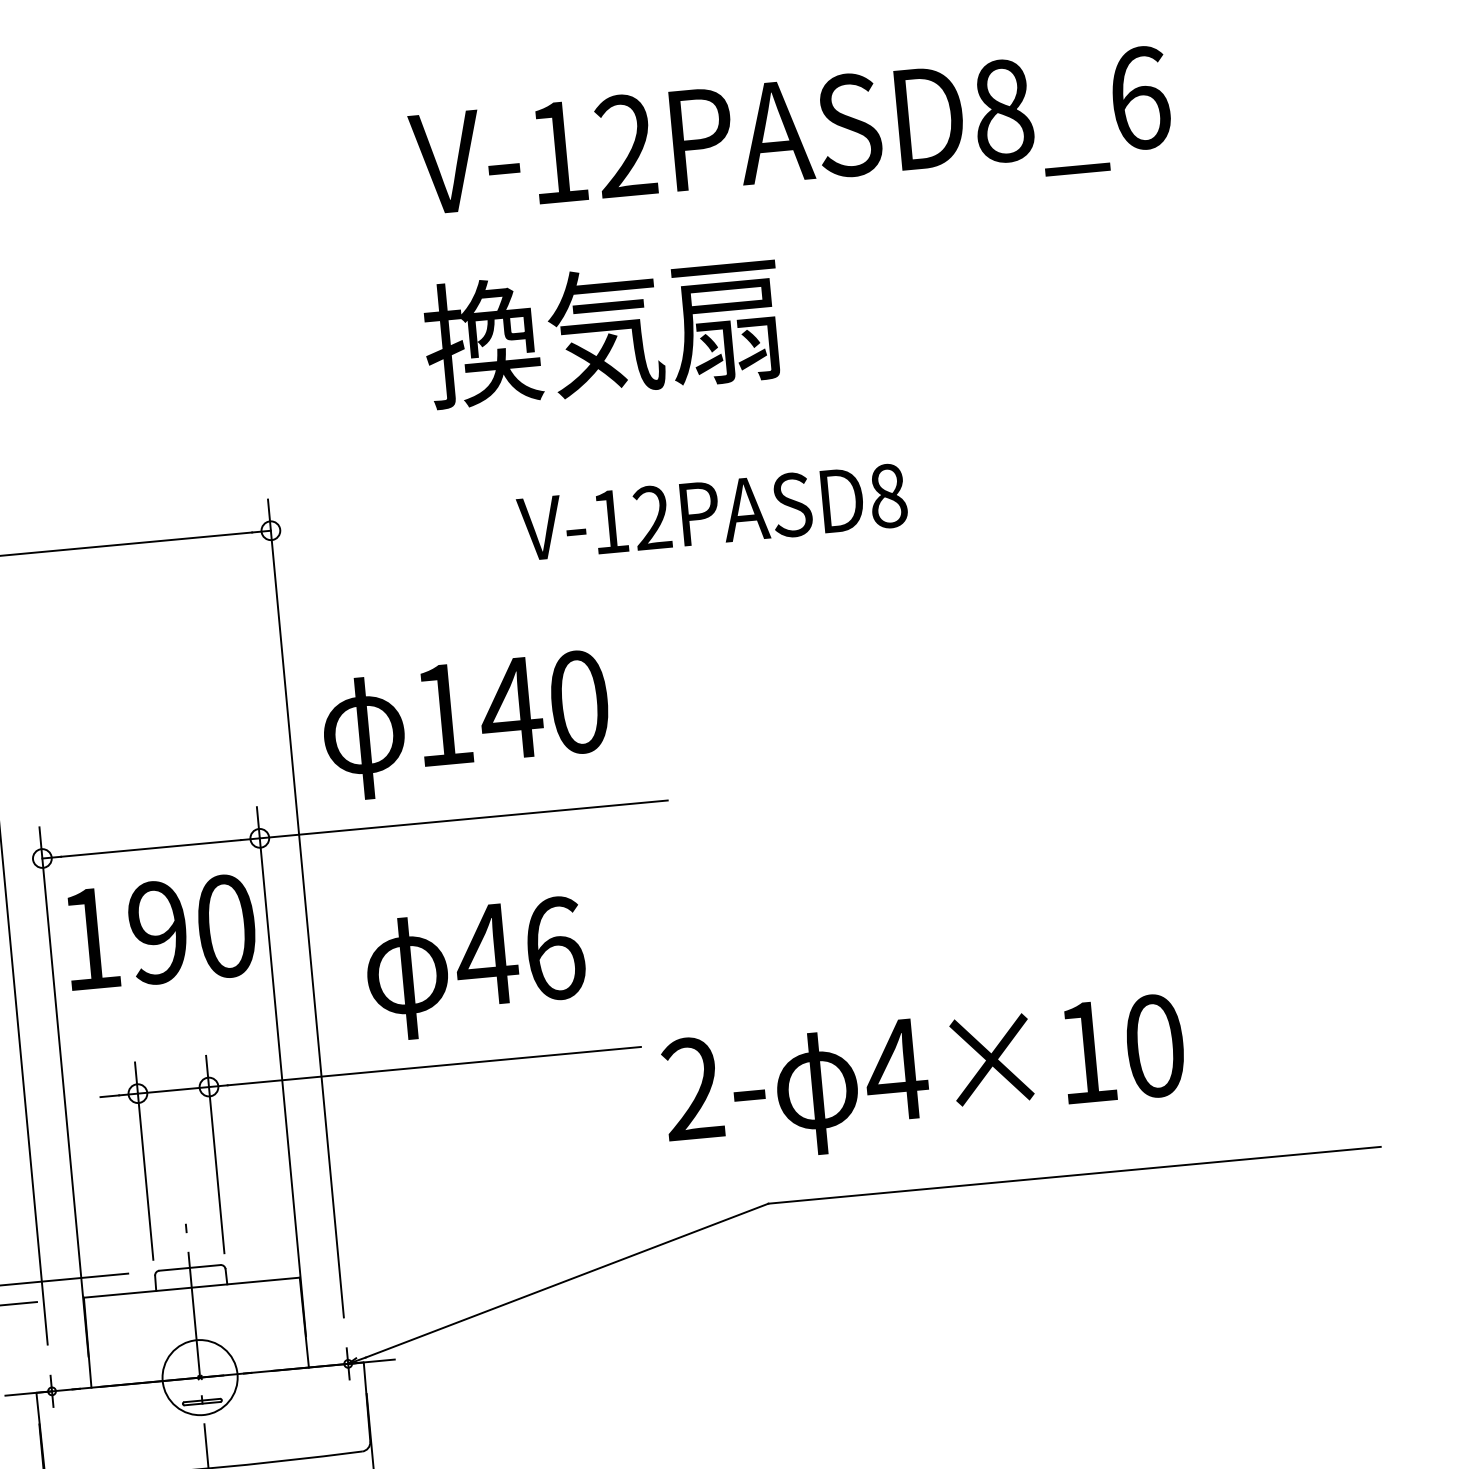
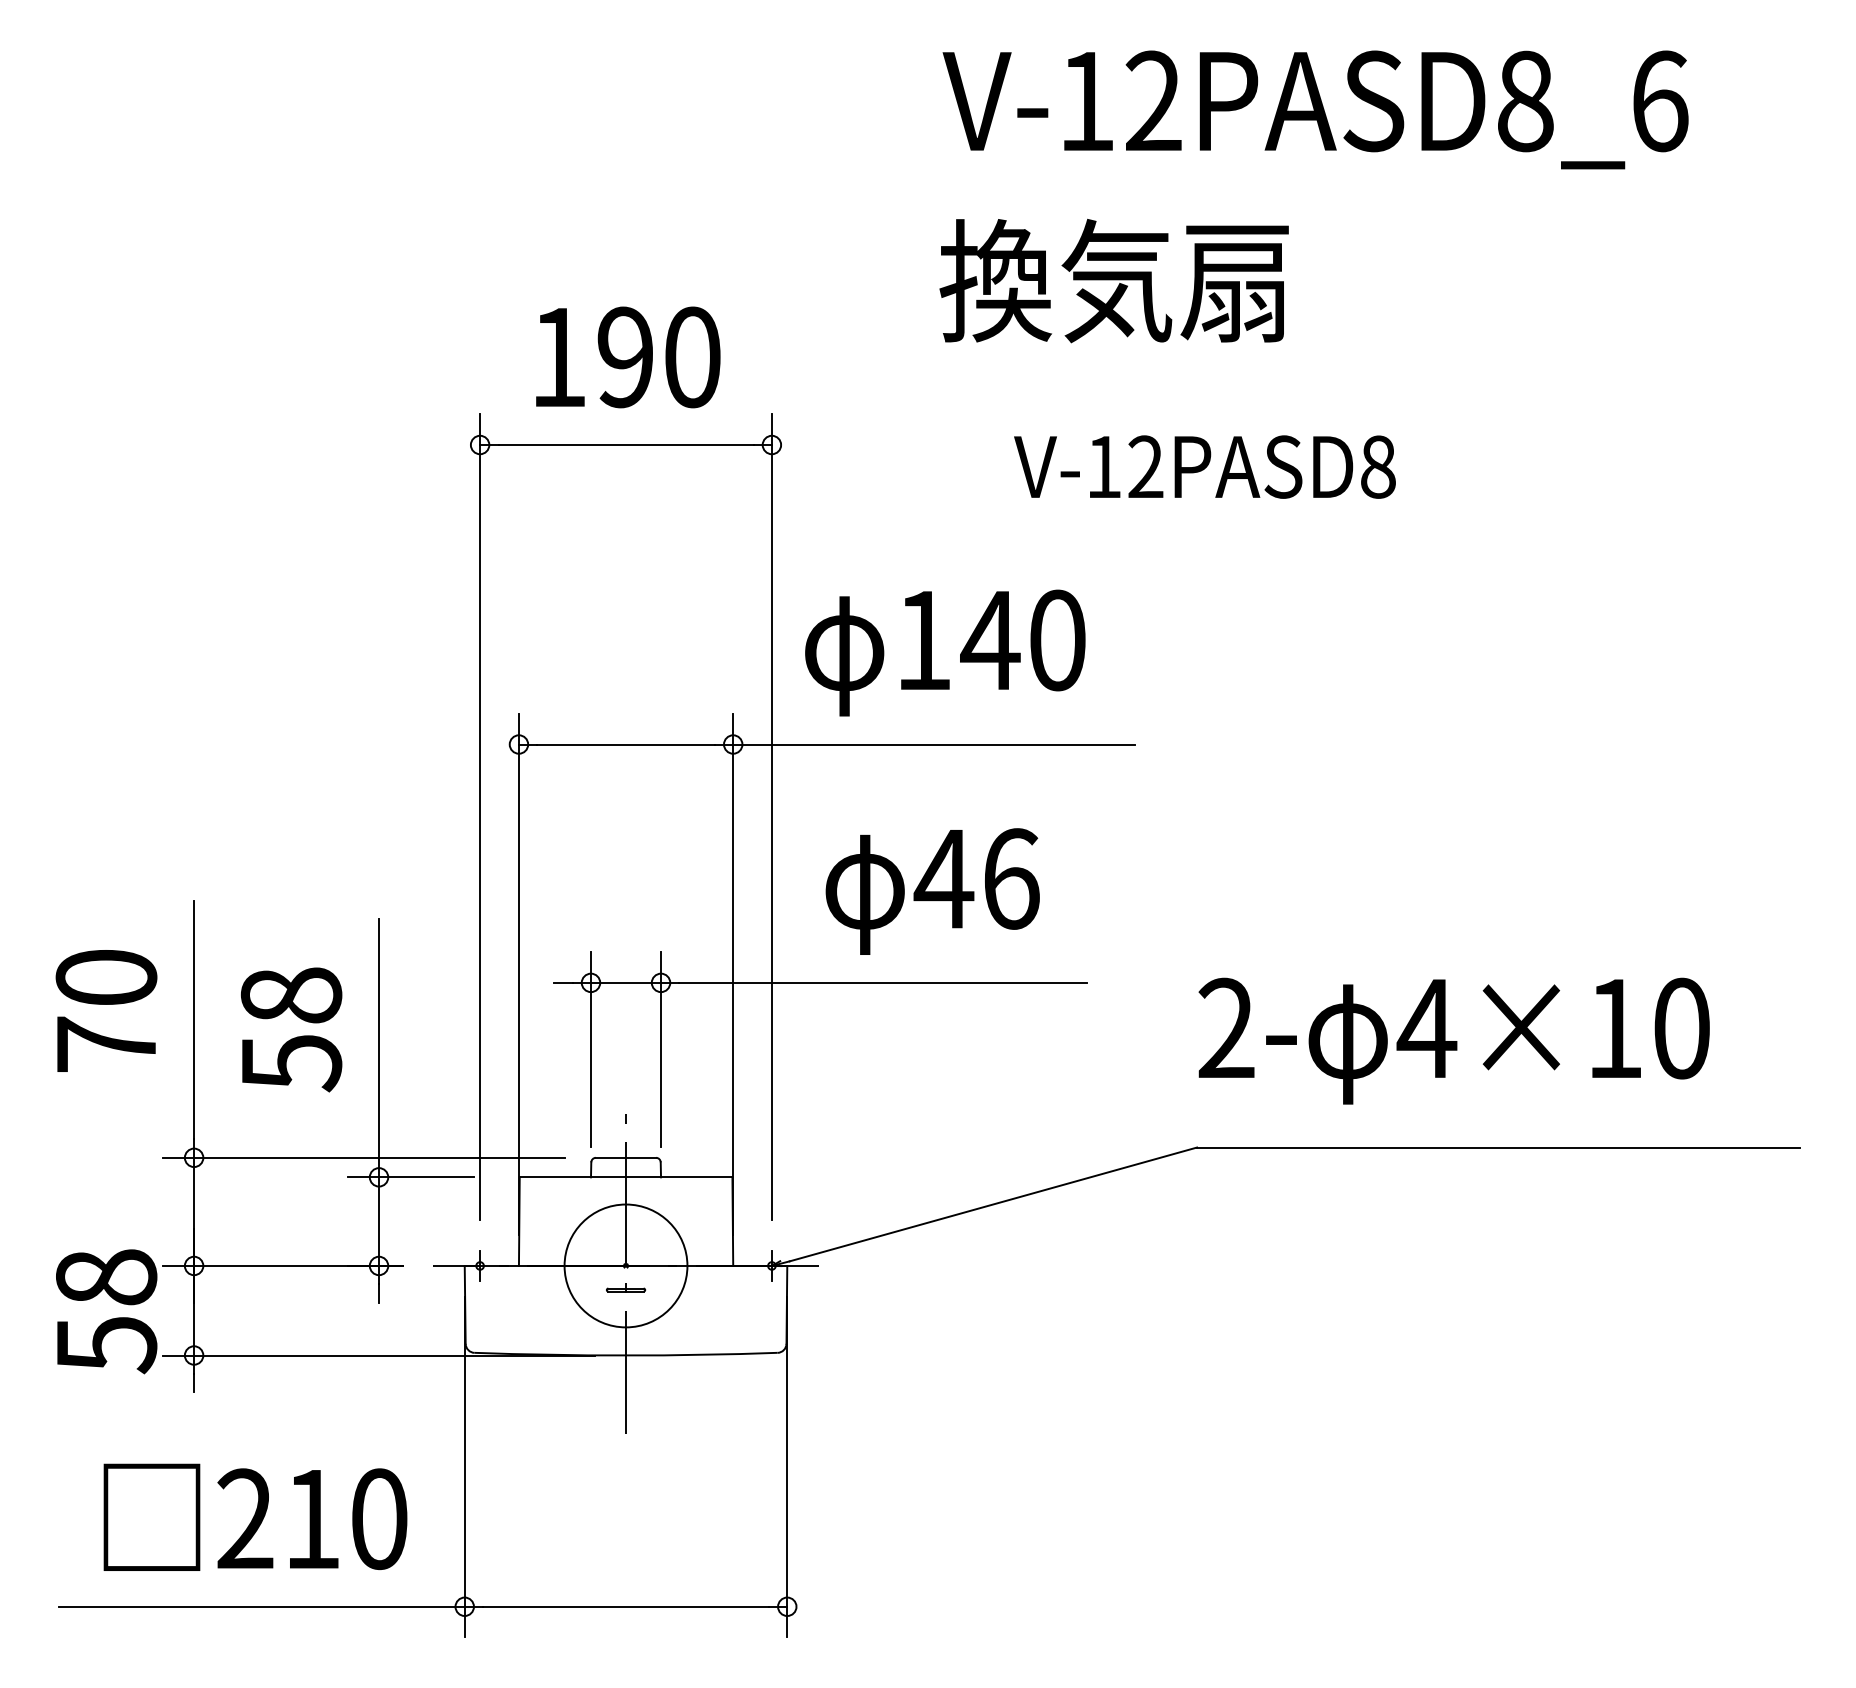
text: (161, 932) -> (628, 357), moved
text: (924, 1079) -> (1453, 1040), moved
circle: (199, 1377) -> (625, 1265), size x1.67

